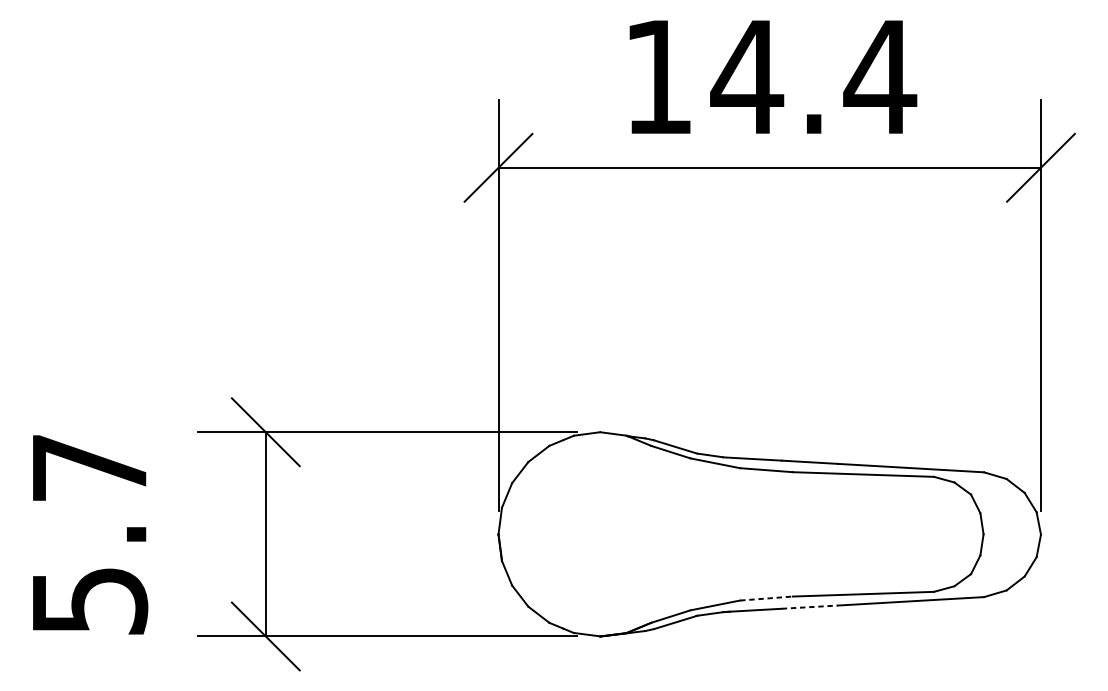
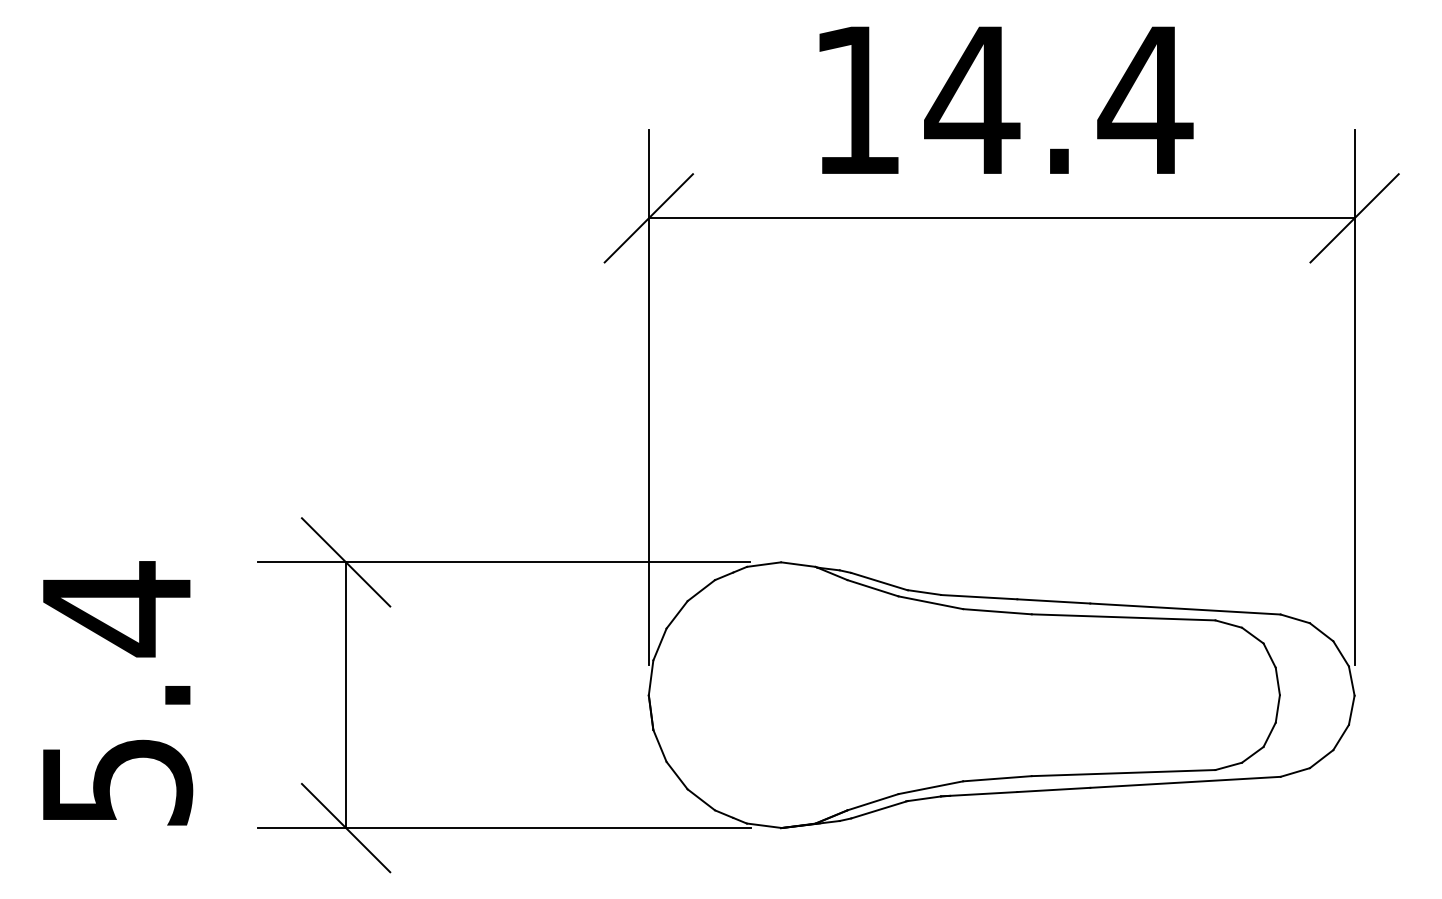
text: (89, 468) -> (116, 609), 5.7 -> 5.4
line: (766, 598) -> (997, 778), dashed -> solid
line: (809, 606) -> (1053, 789), dashed -> solid

